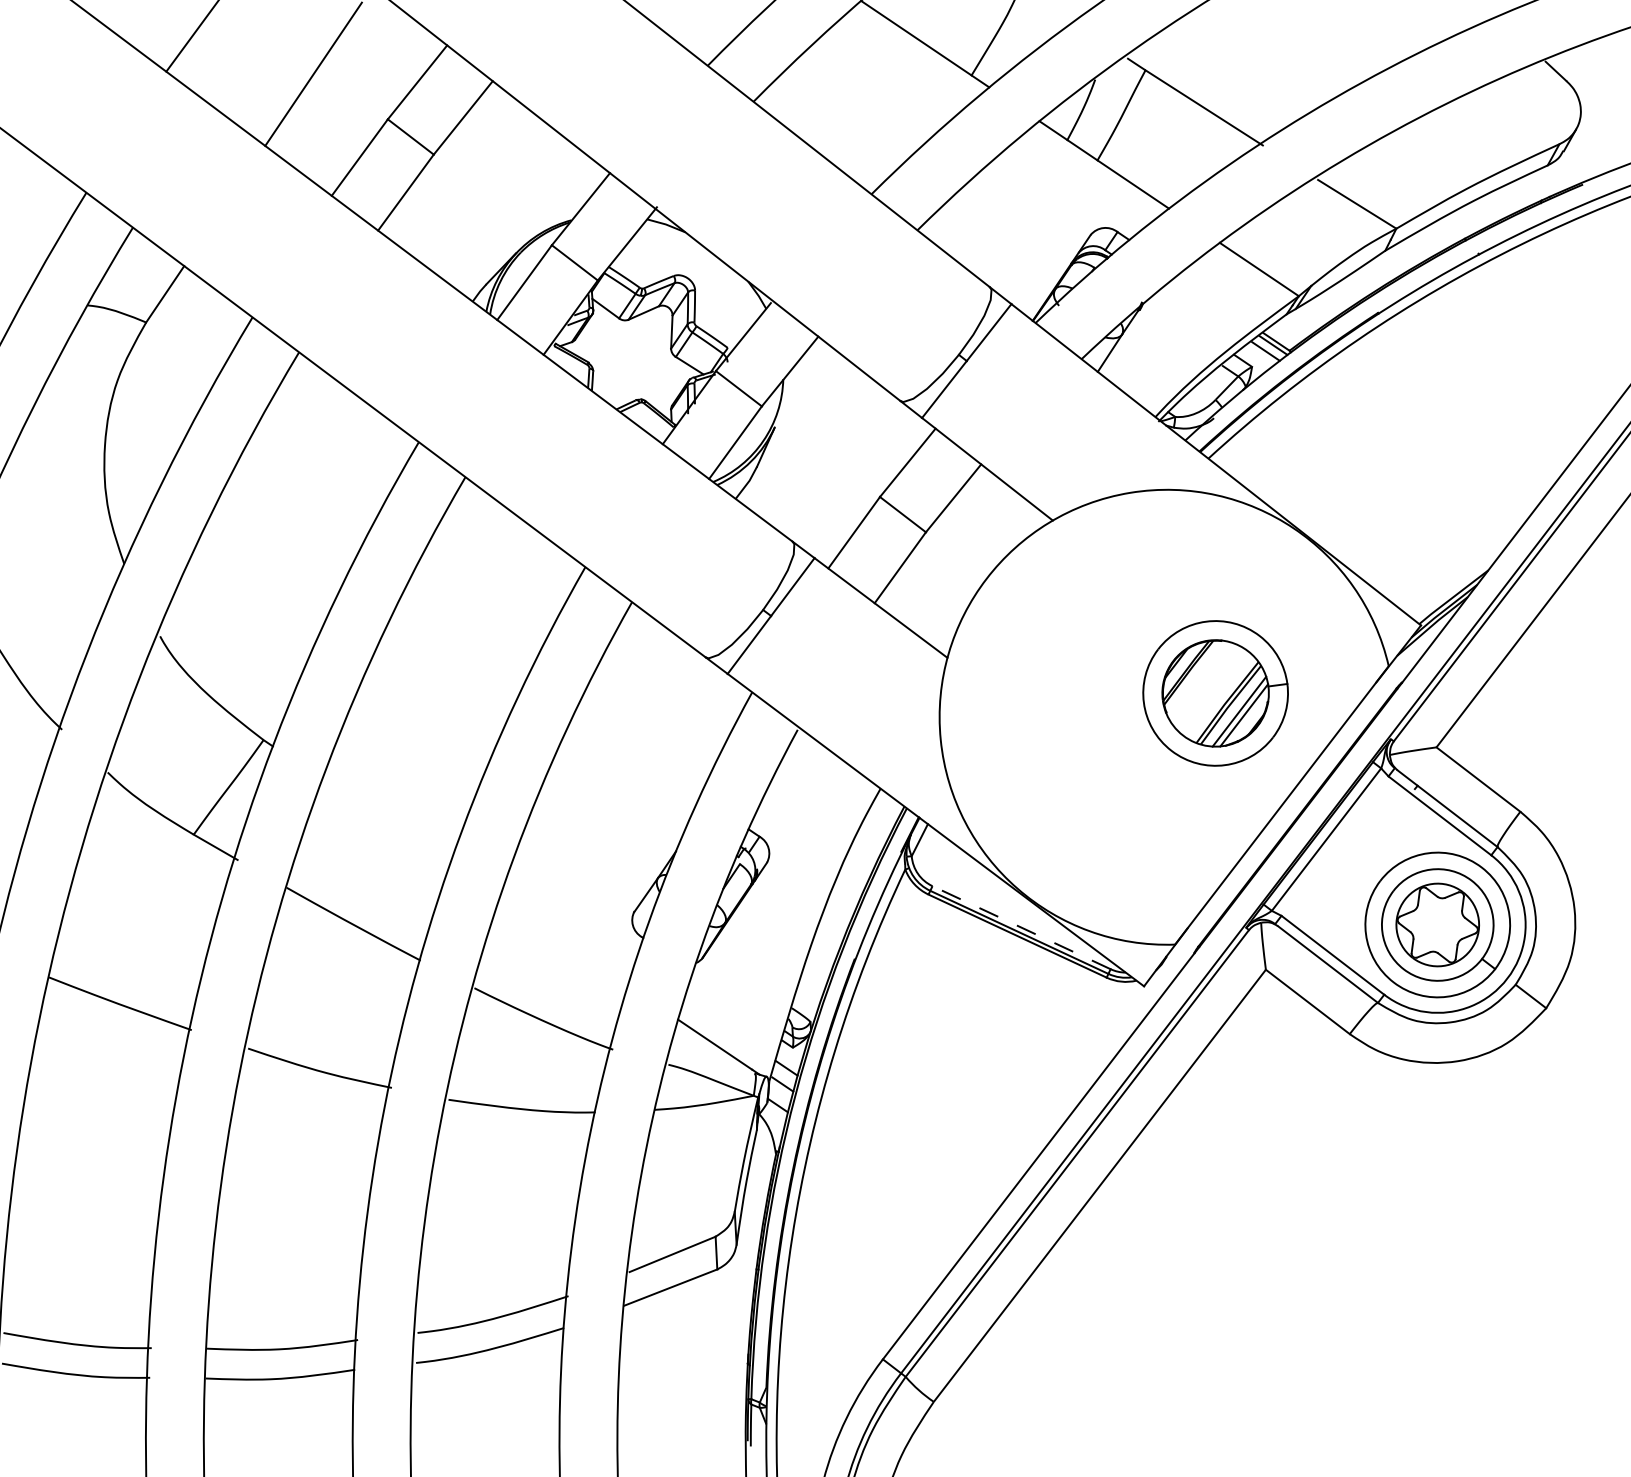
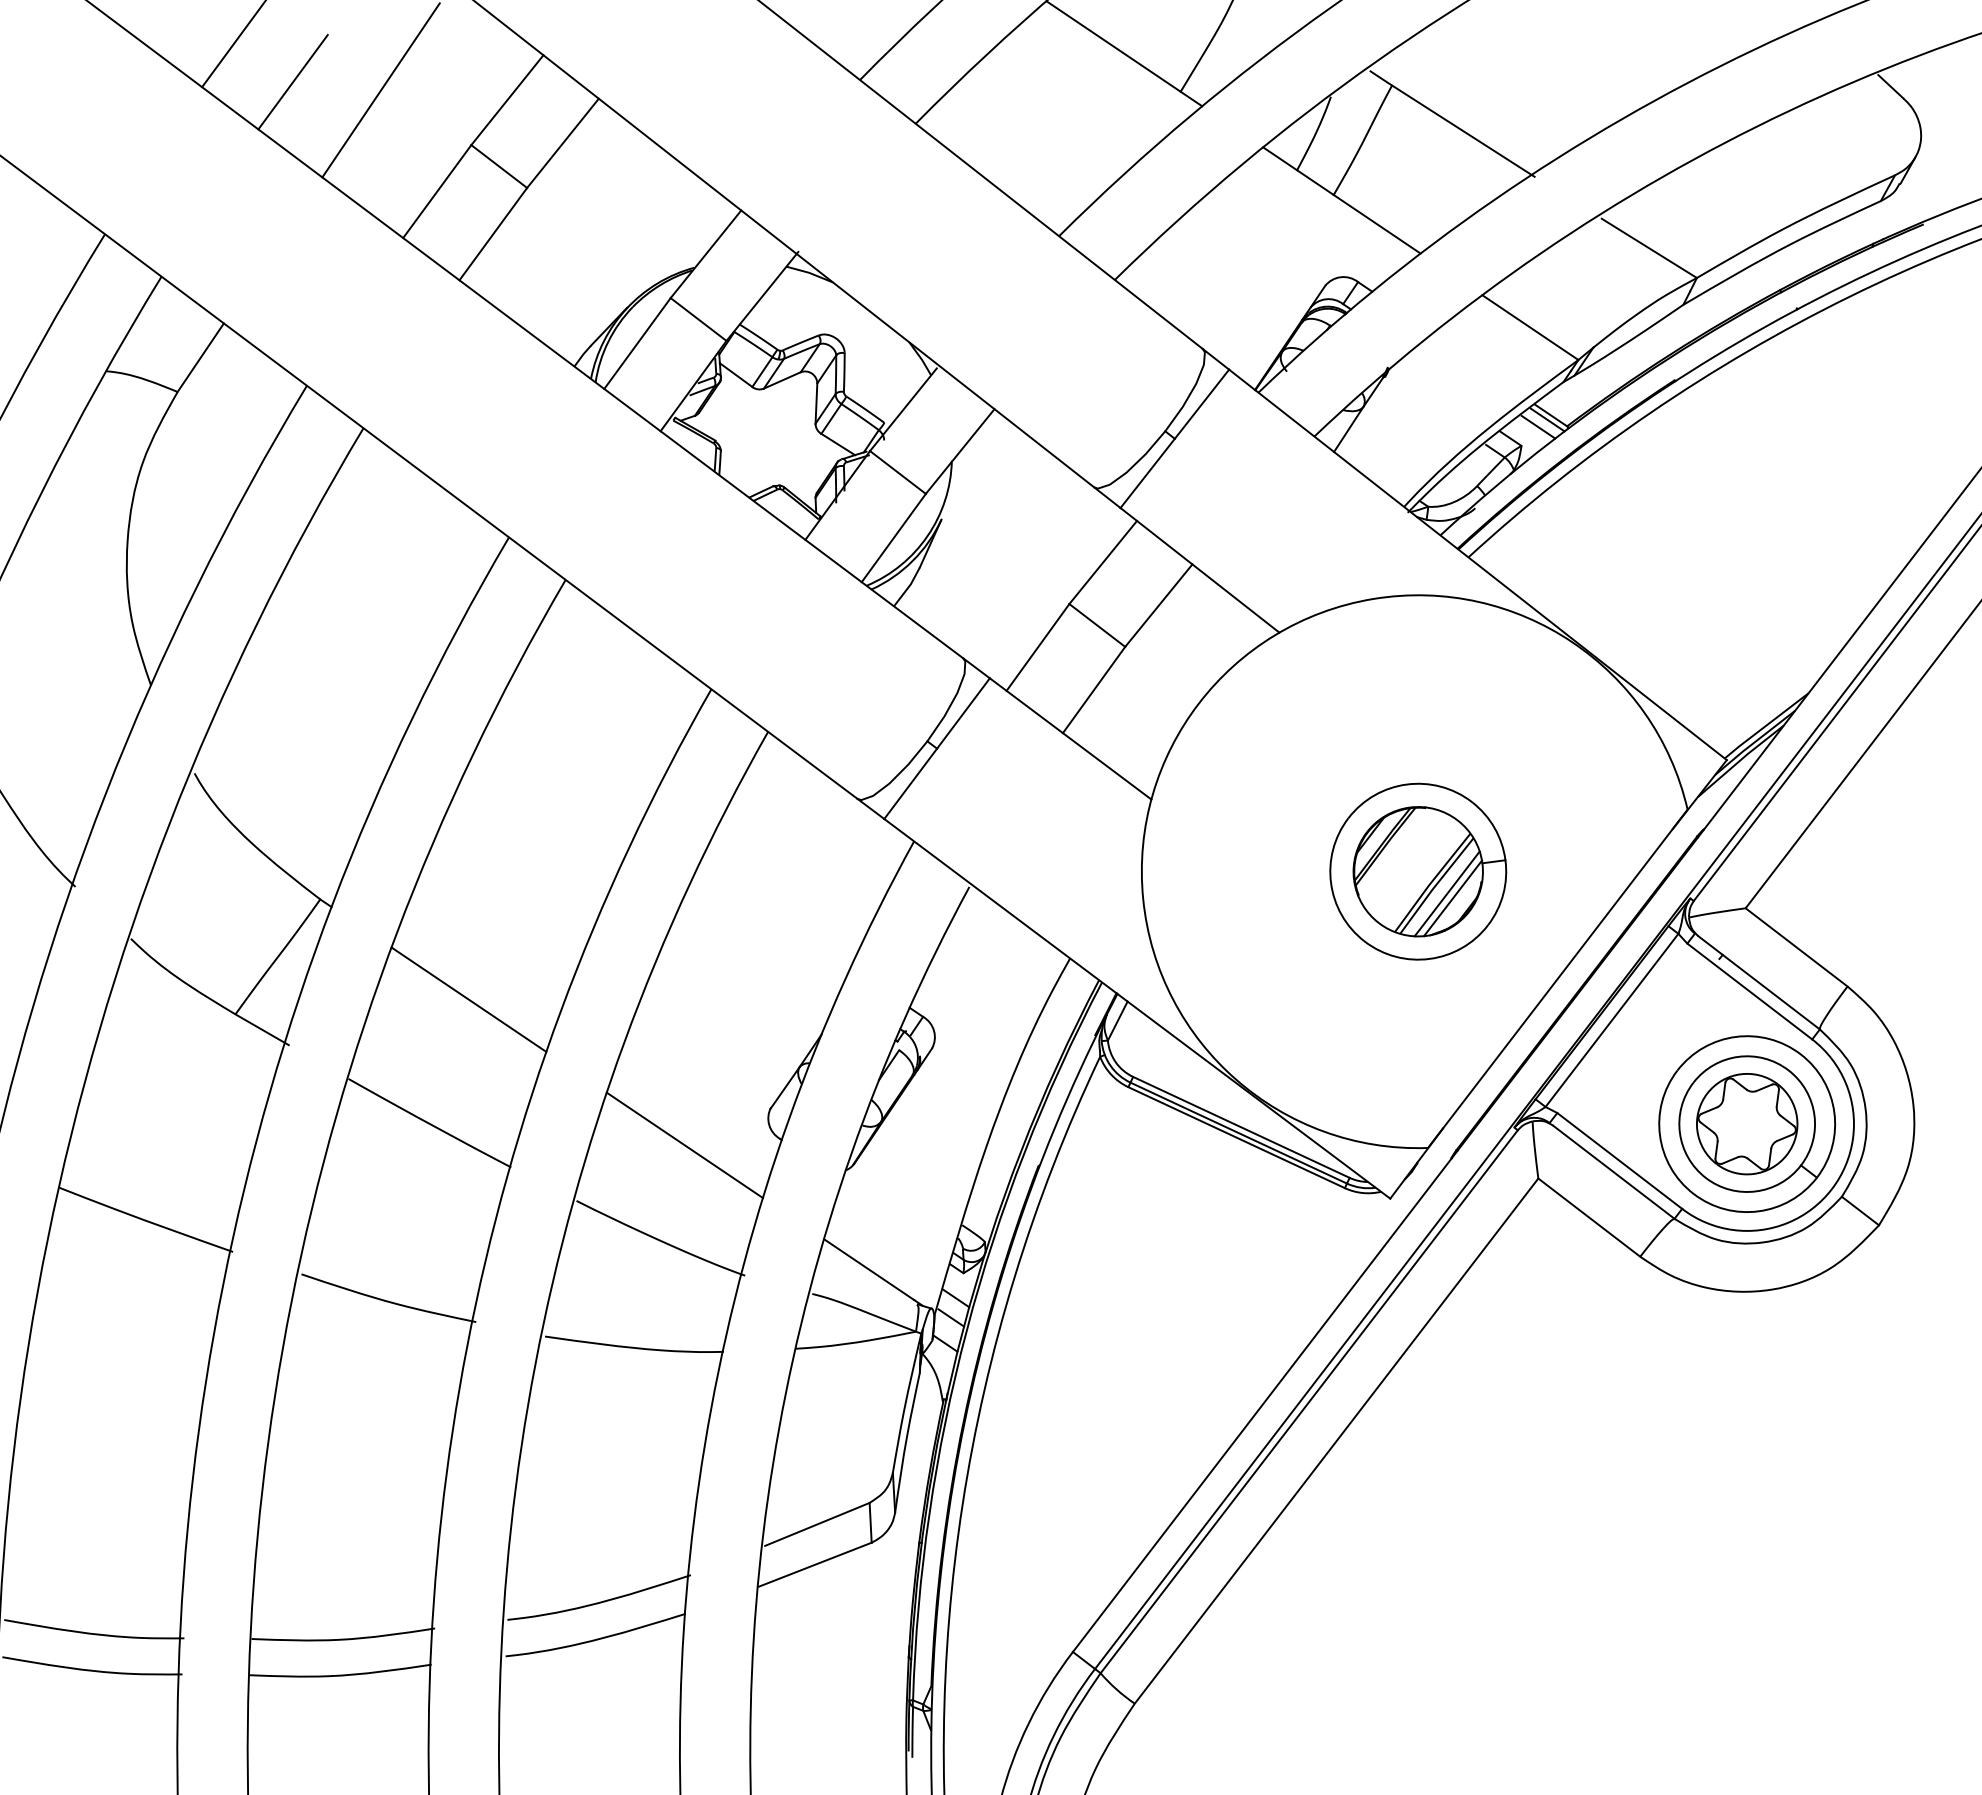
line: (240, 67) -> (292, 81), added
part: (1215, 693) -> (1418, 871), moved
line: (385, 822) -> (468, 999), added
line: (1020, 927) -> (1240, 1127), dashed -> solid
line: (563, 942) -> (684, 1145), added

